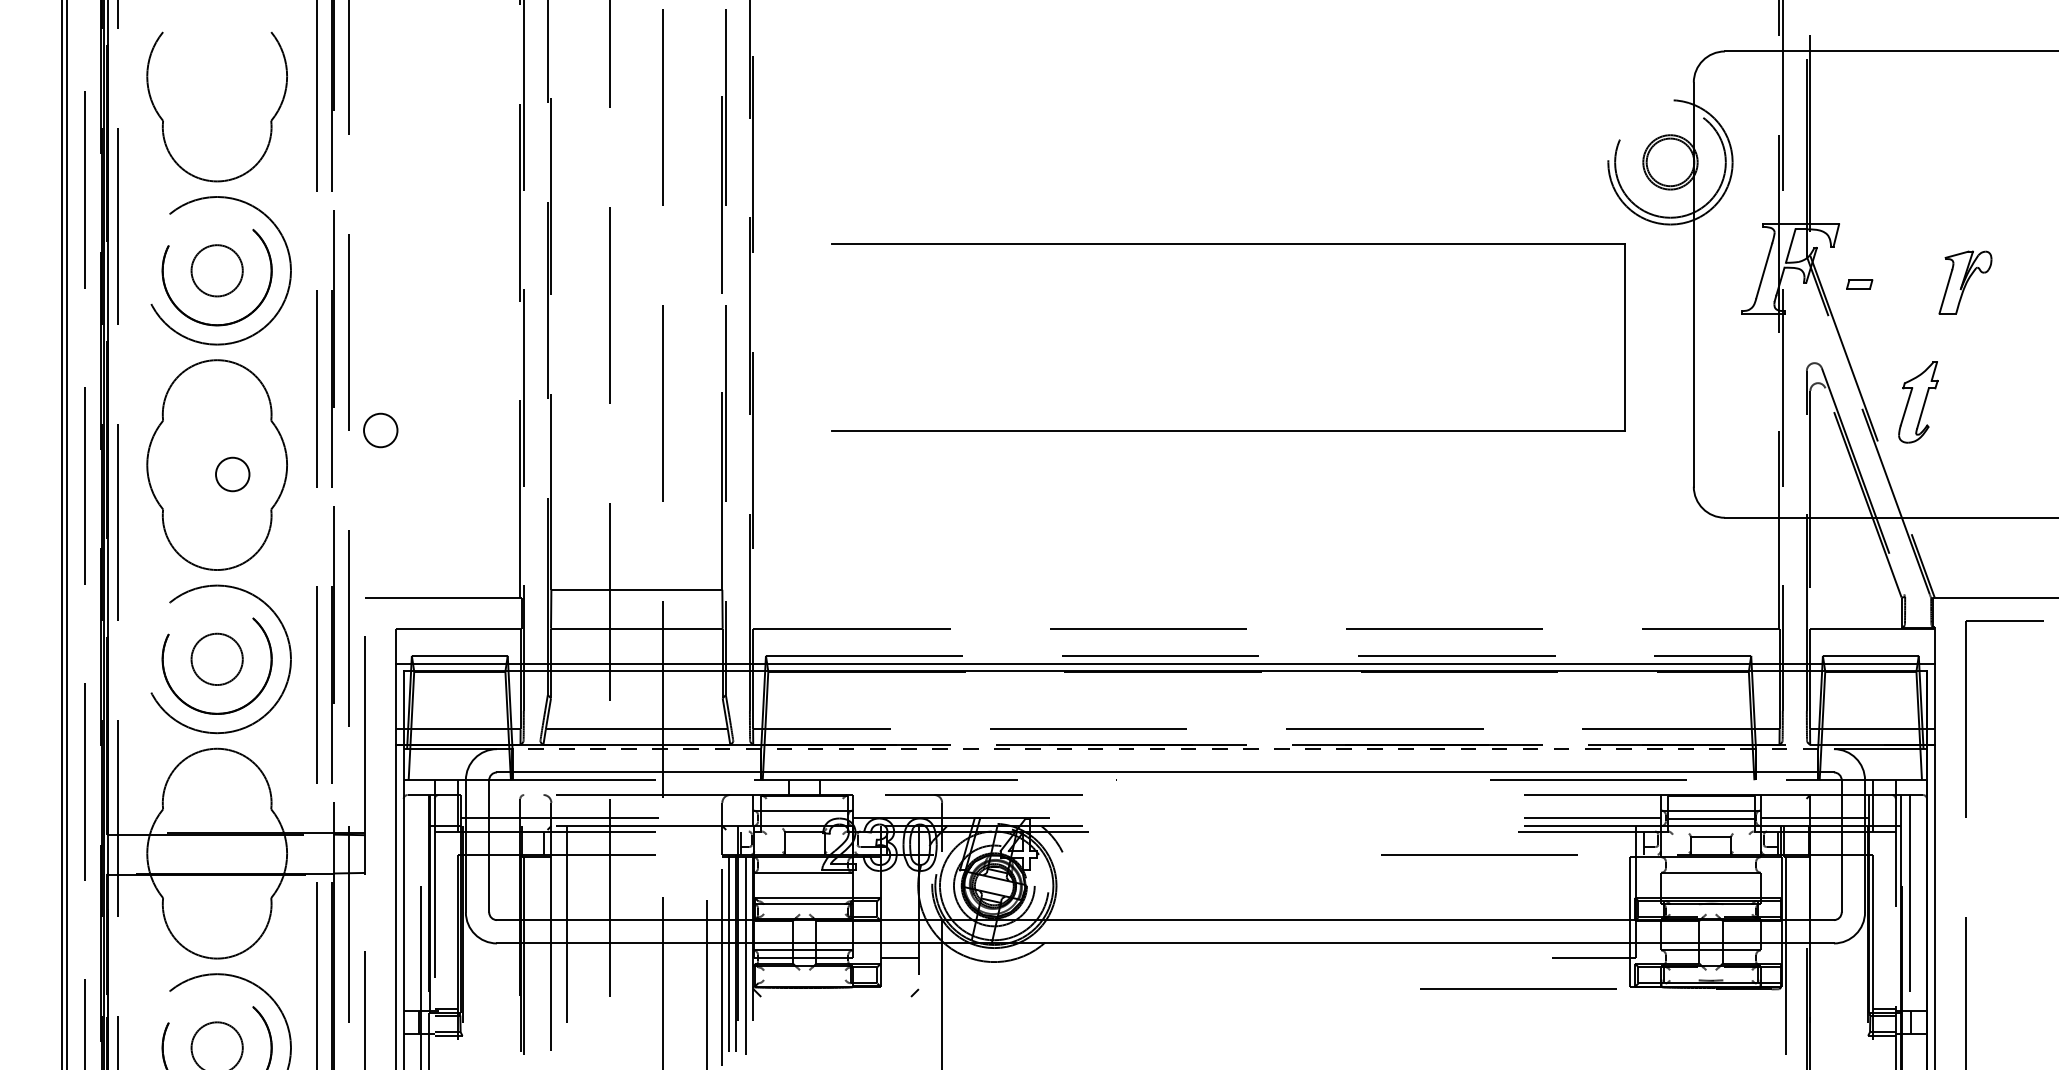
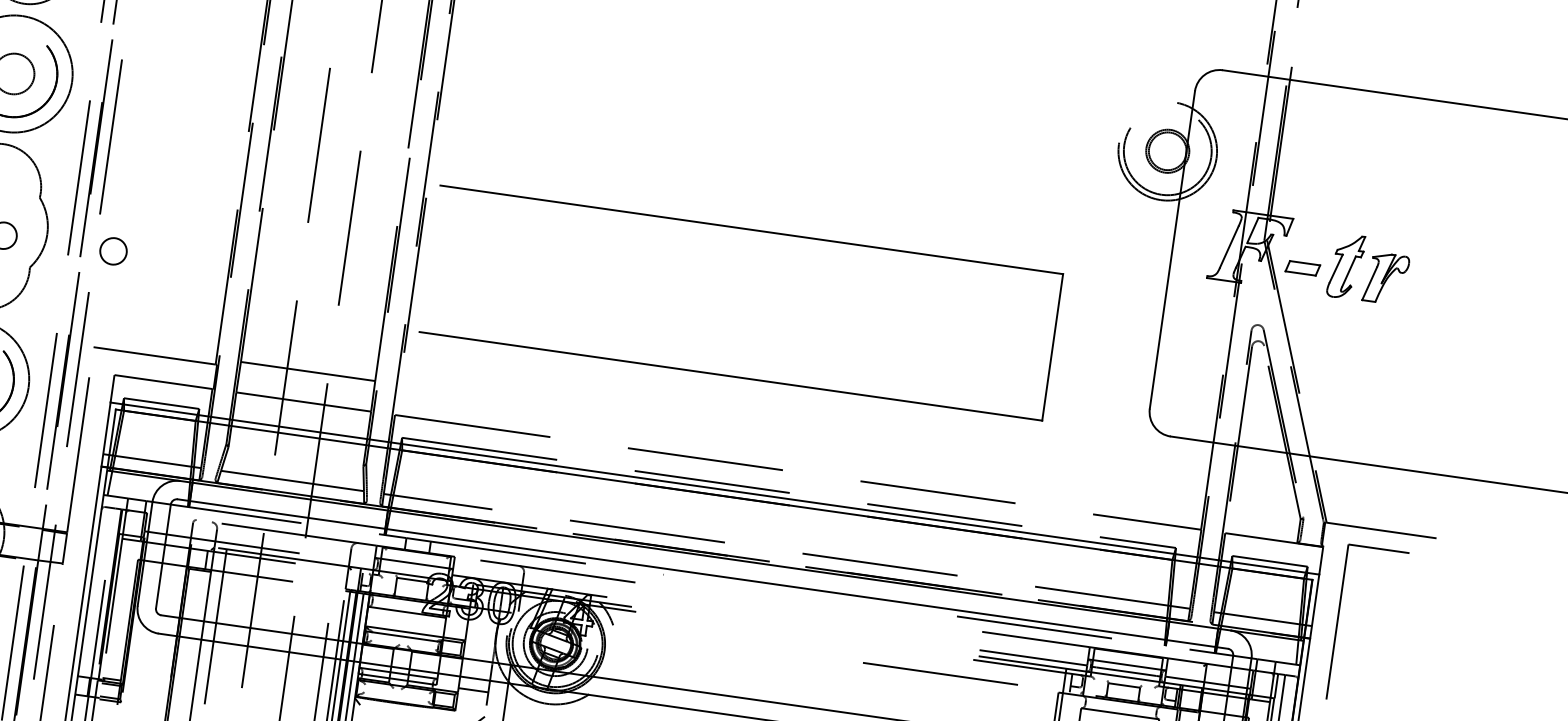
part: (1228, 244) -> (751, 230), moved
part: (1859, 284) -> (1302, 268), size x1.67
part: (1918, 402) -> (1346, 266), moved
circle: (380, 430) -> (113, 251), moved
line: (1165, 749) -> (705, 556), dashed -> solid

